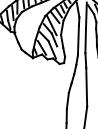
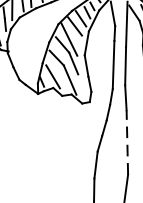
line: (86, 86) -> (126, 140), solid -> dashed

